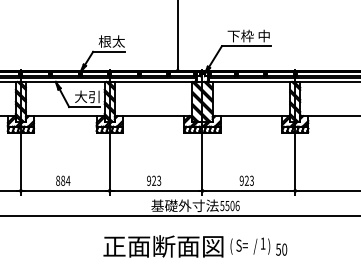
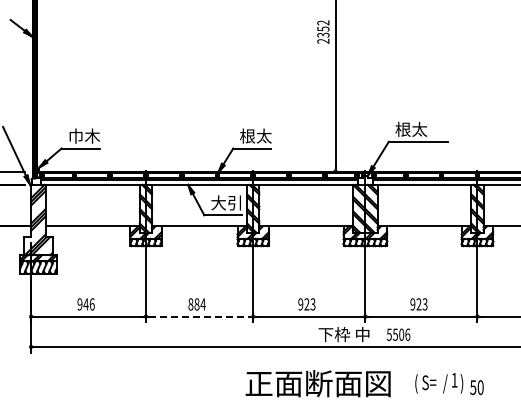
text: (248, 35) -> (420, 128), 下枠 中 -> 根太
line: (65, 190) -> (199, 316), solid -> dashed
text: (184, 205) -> (343, 334), 基礎外寸法 -> 下枠 中
text: (258, 246) -> (449, 383), moved

